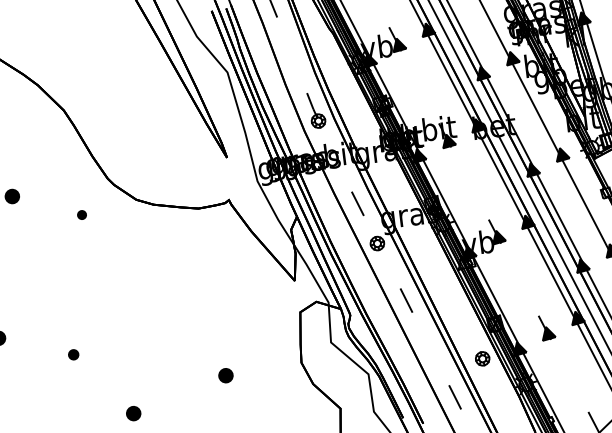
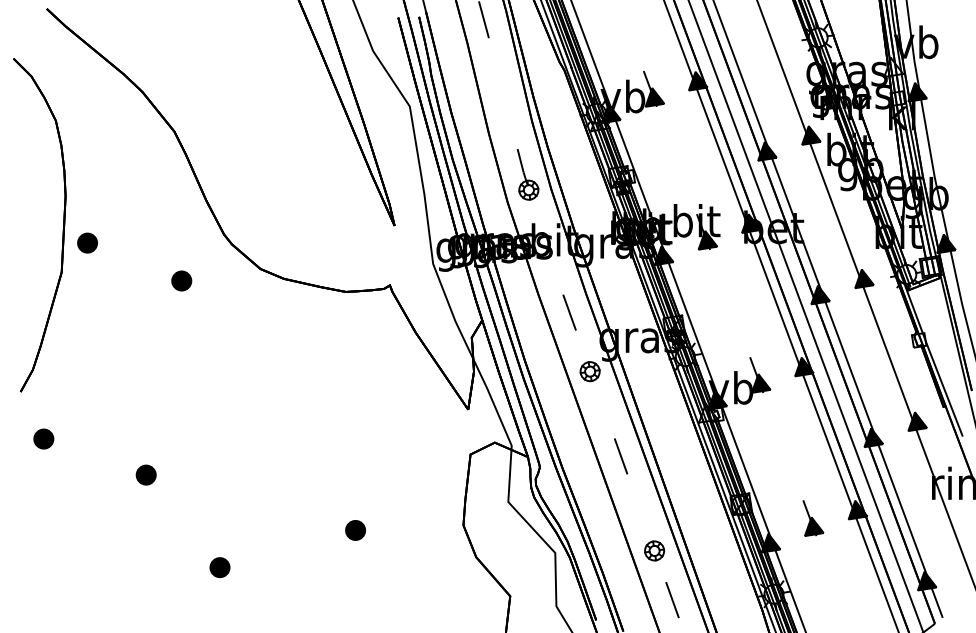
part: (81, 214) -> (181, 280), size x1.67
part: (73, 354) -> (145, 474), size x1.43
part: (482, 358) -> (654, 550), moved

